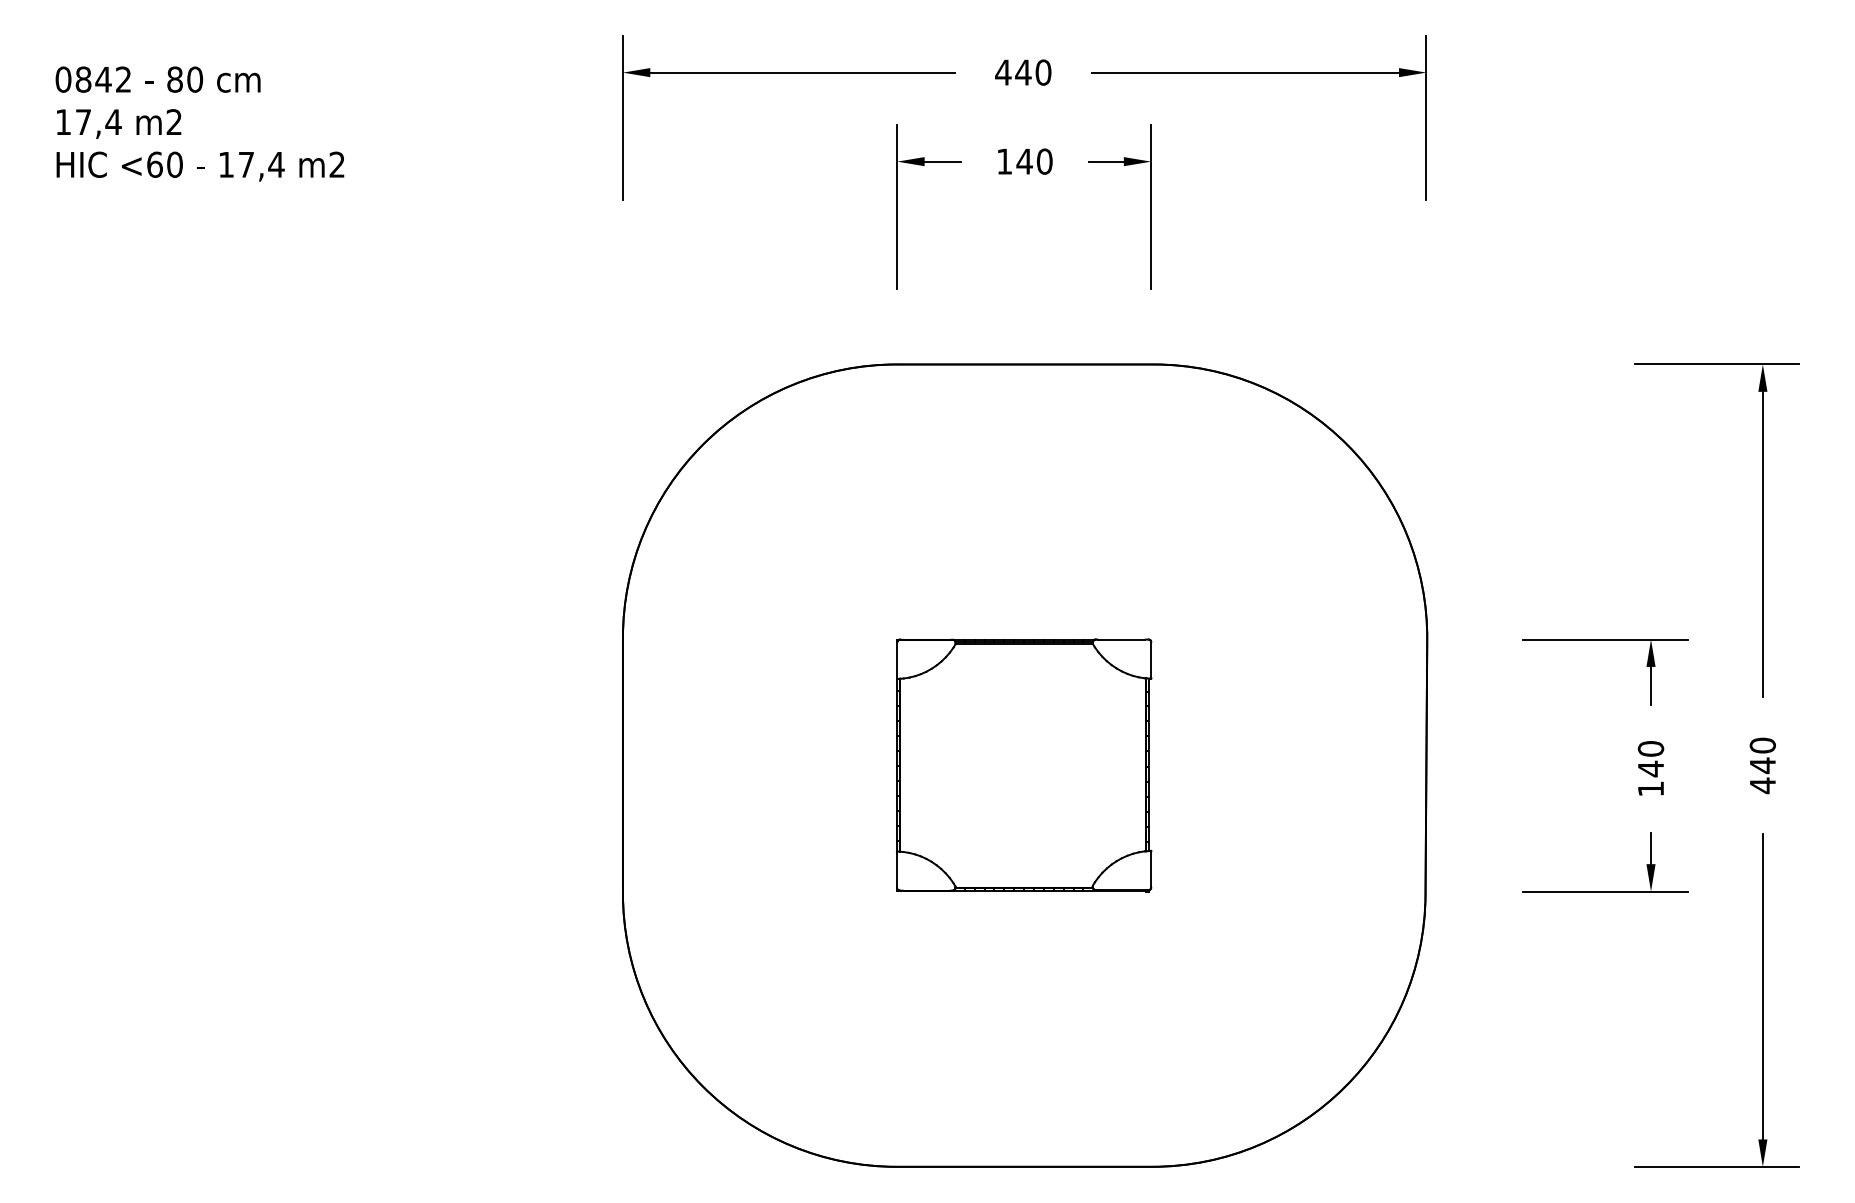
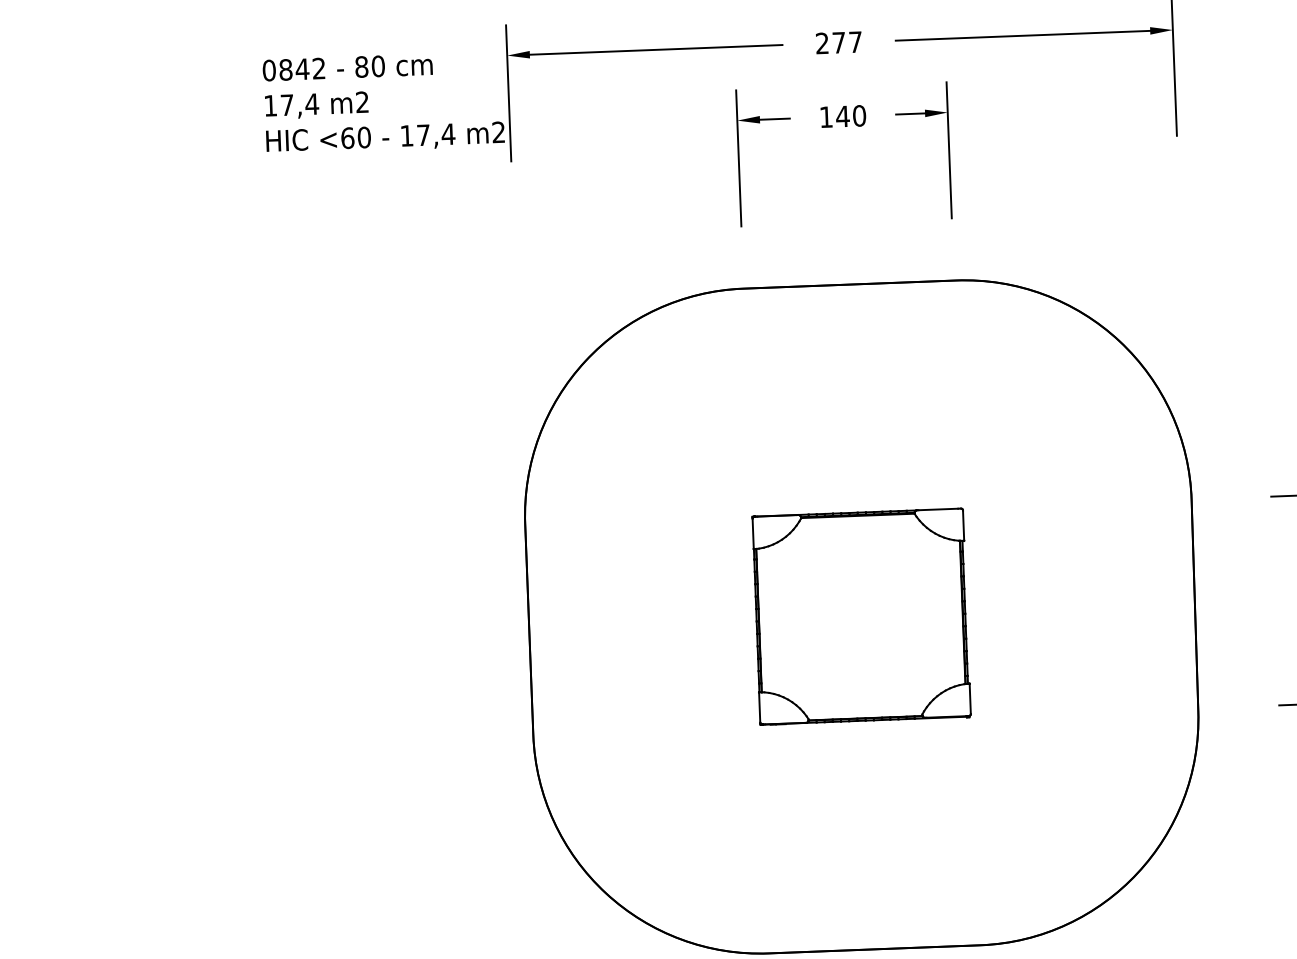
text: (1023, 72) -> (839, 42), 440 -> 277
text: (199, 123) -> (383, 102), moved

